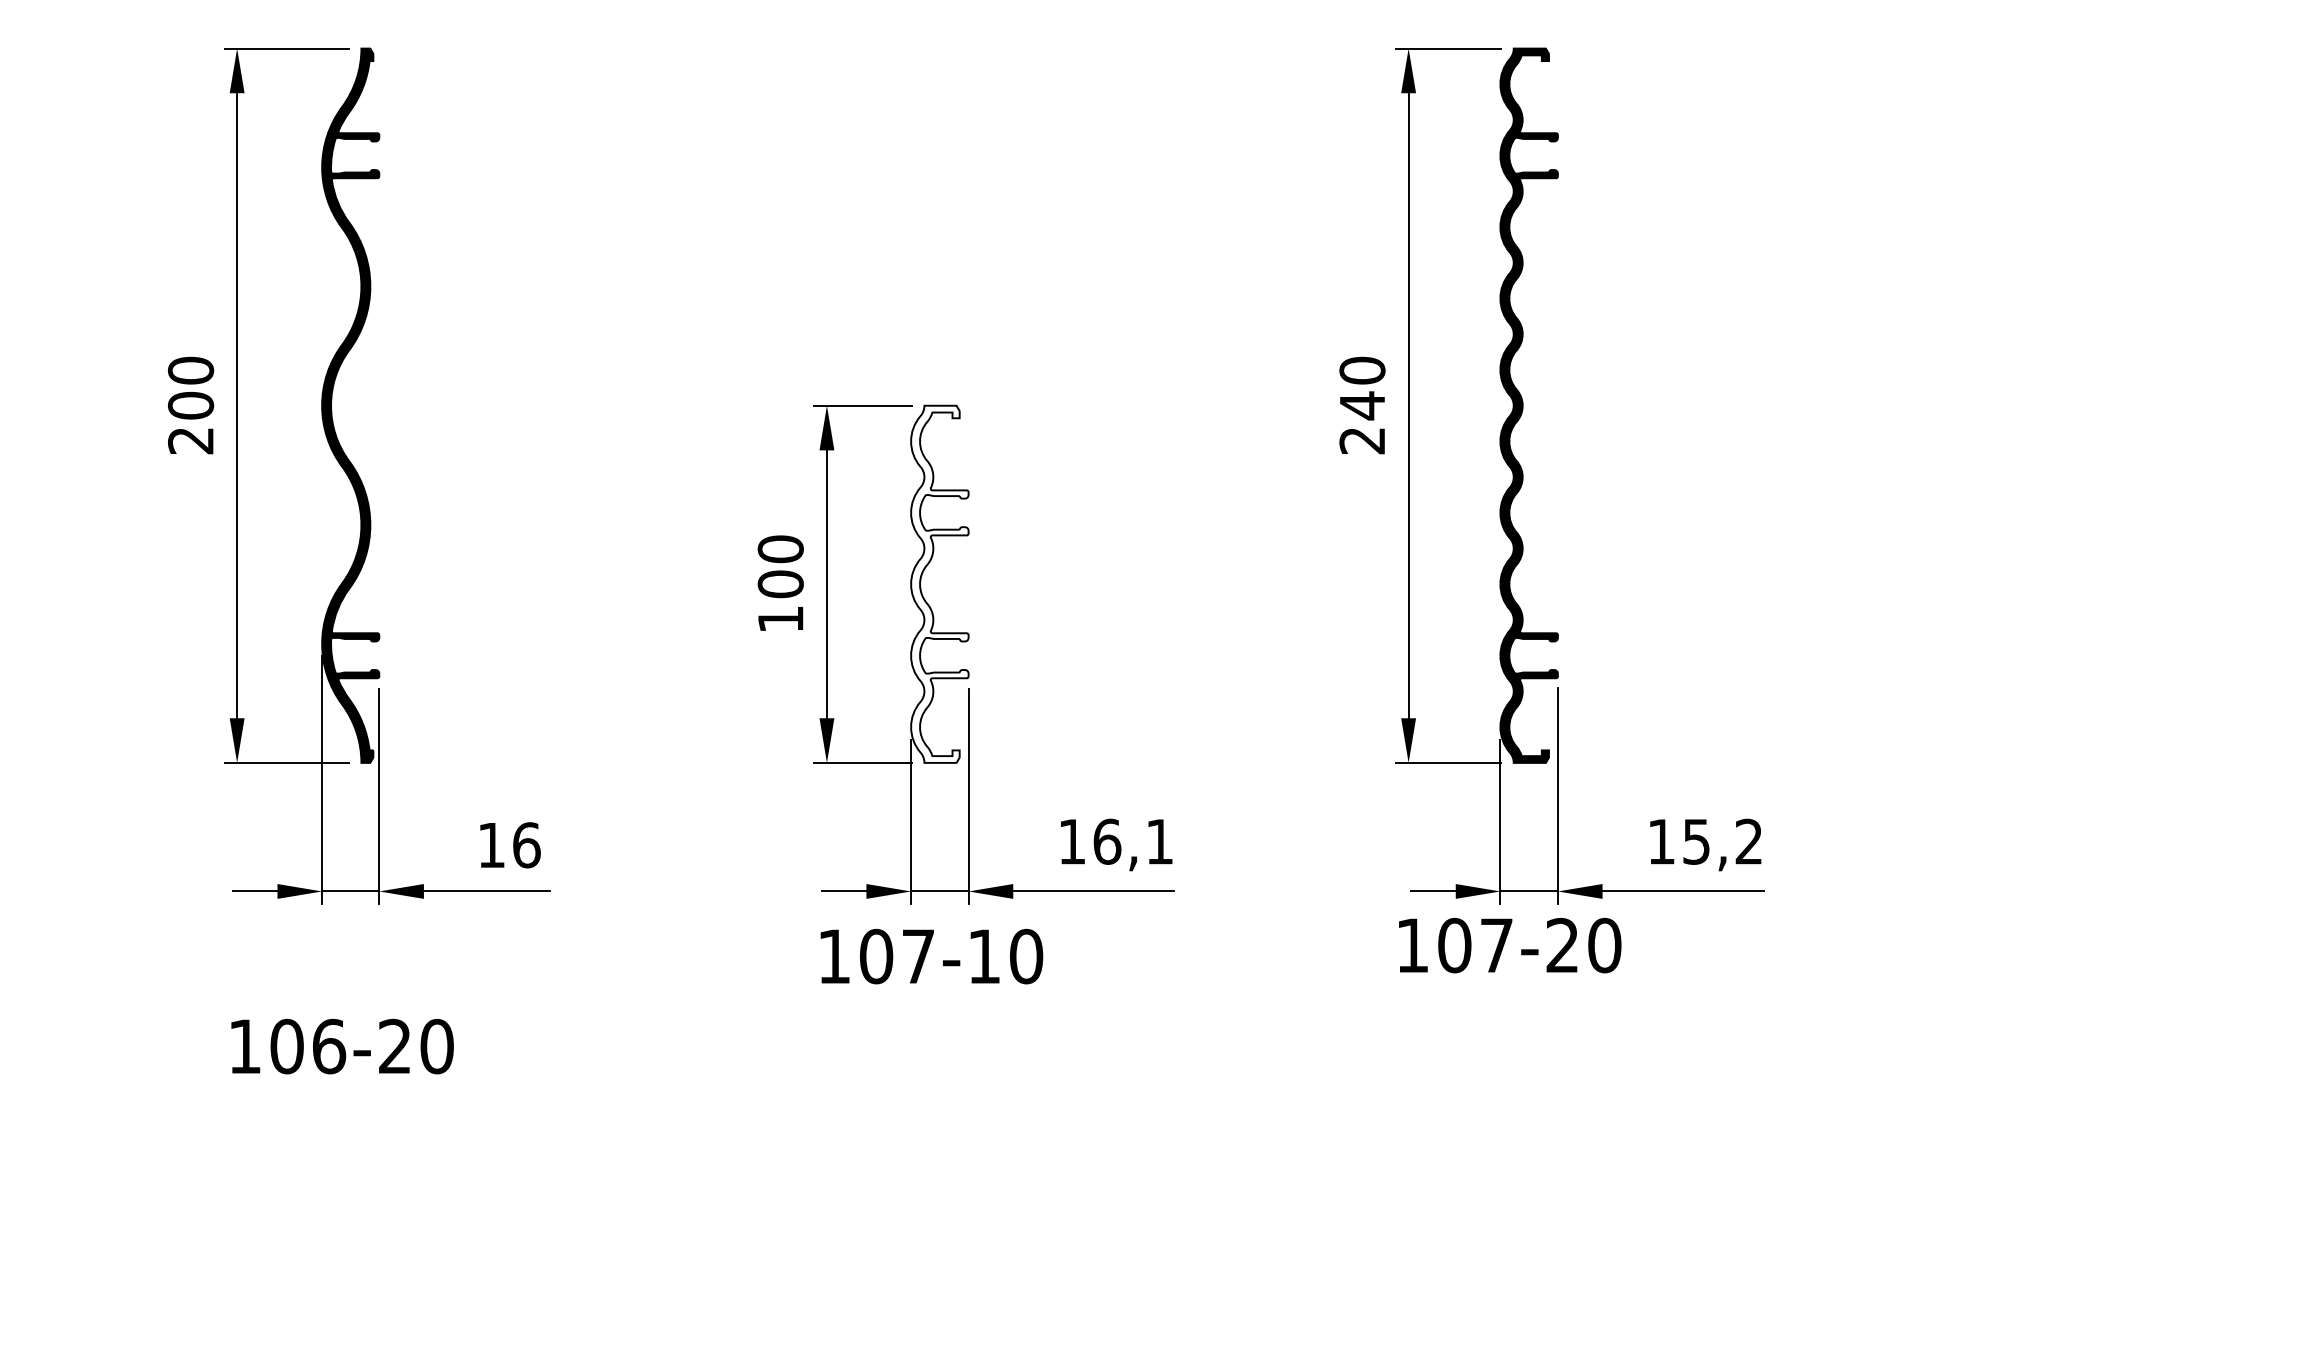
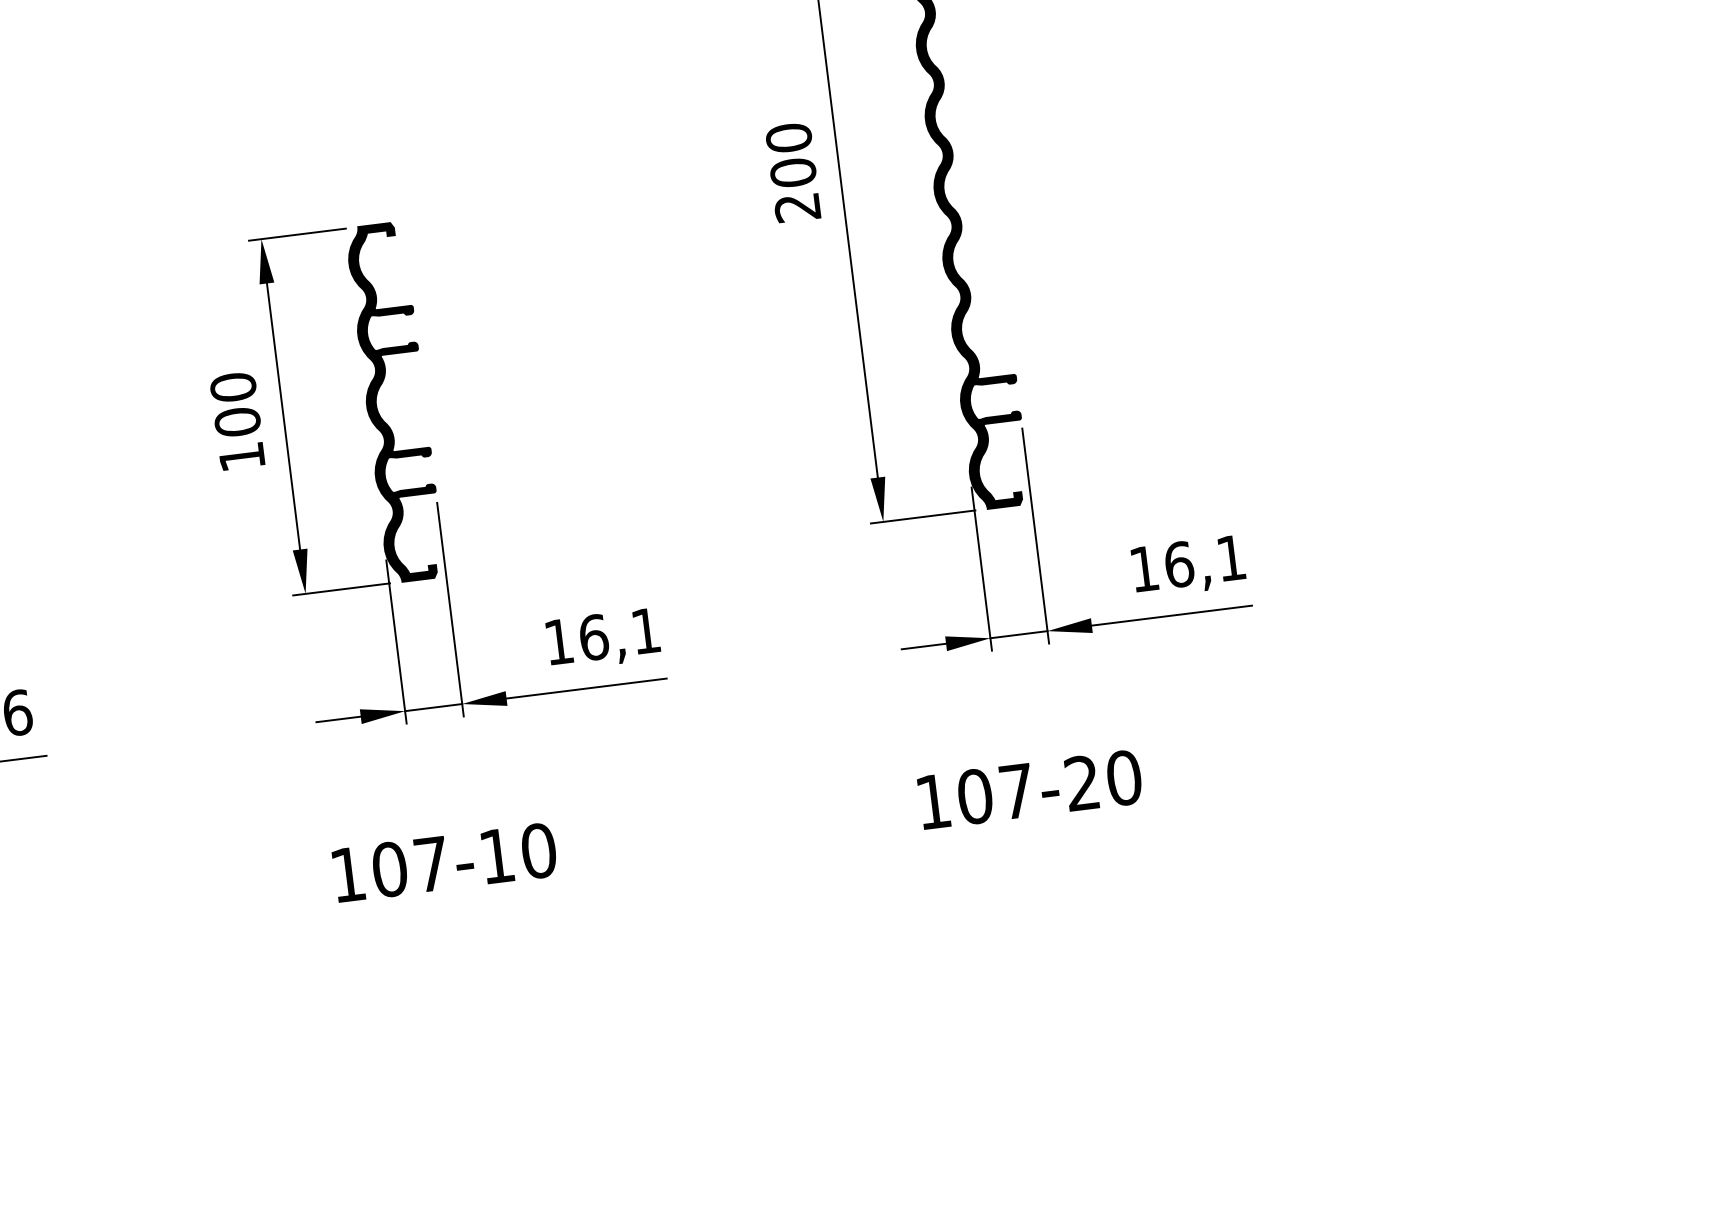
text: (1362, 405) -> (793, 172), 240 -> 200
fill: (939, 583) -> (395, 401), added
text: (1722, 841) -> (1204, 561), 15,2 -> 16,1
text: (1510, 945) -> (1030, 789), moved
text: (931, 956) -> (444, 862), moved

